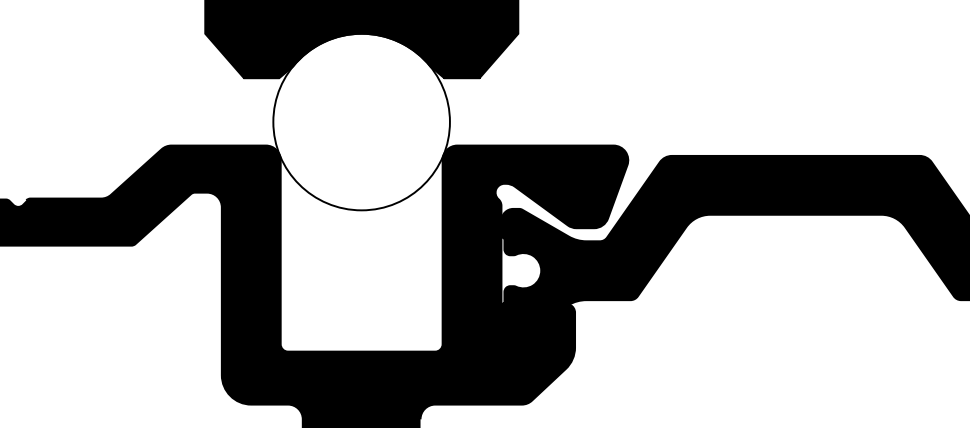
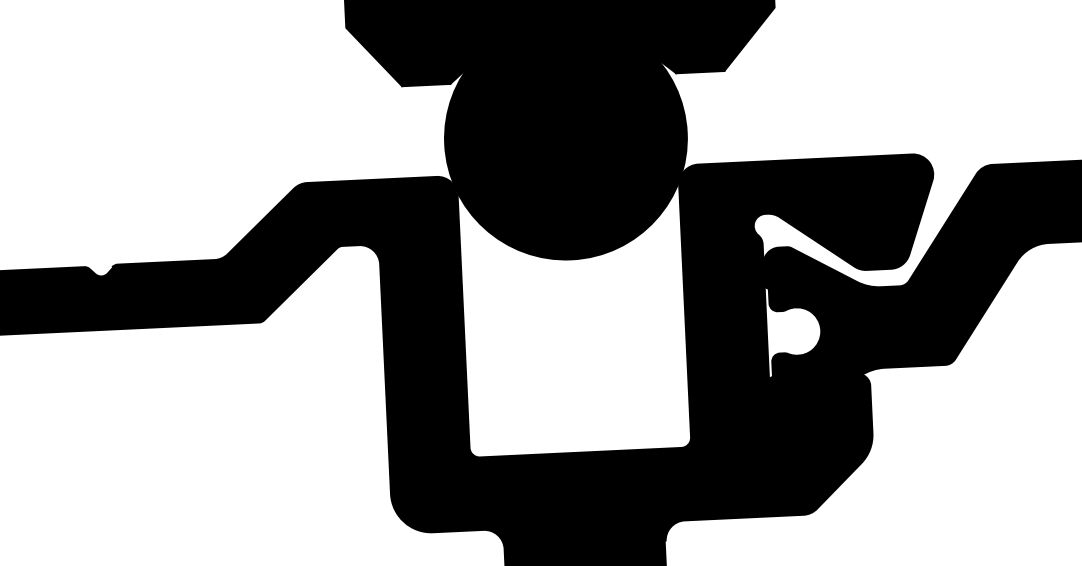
fill: (361, 121) -> (565, 137), added

